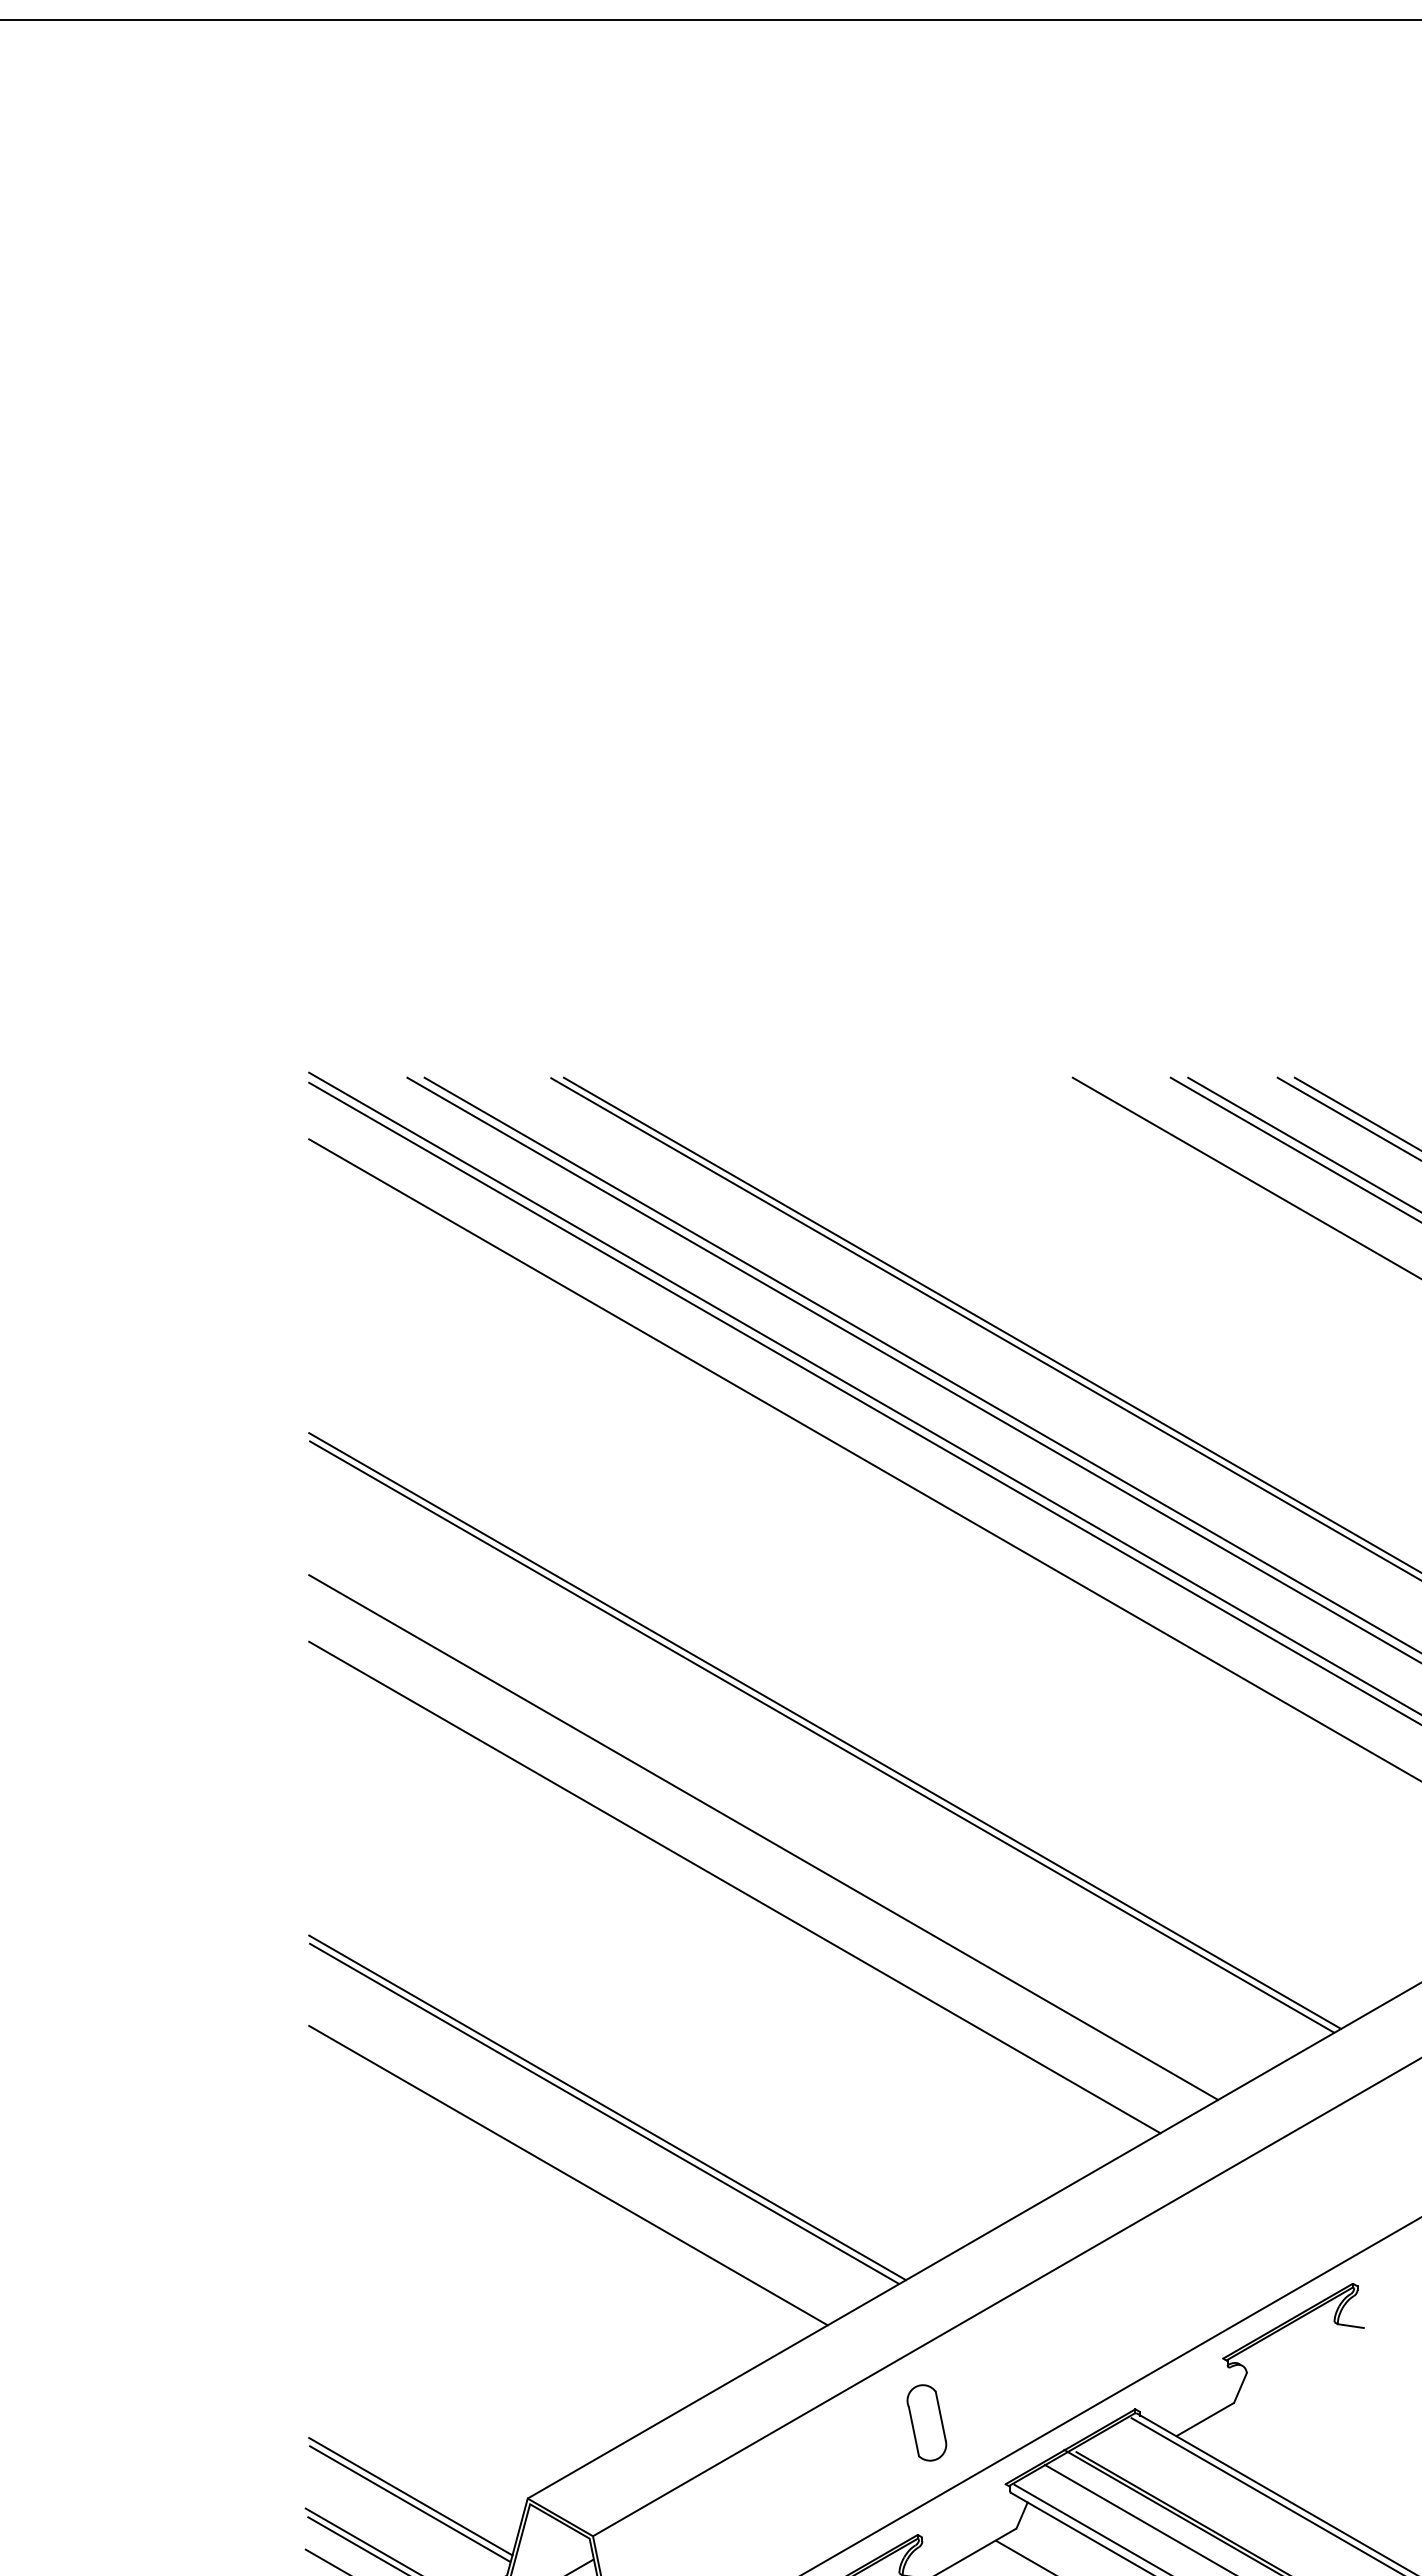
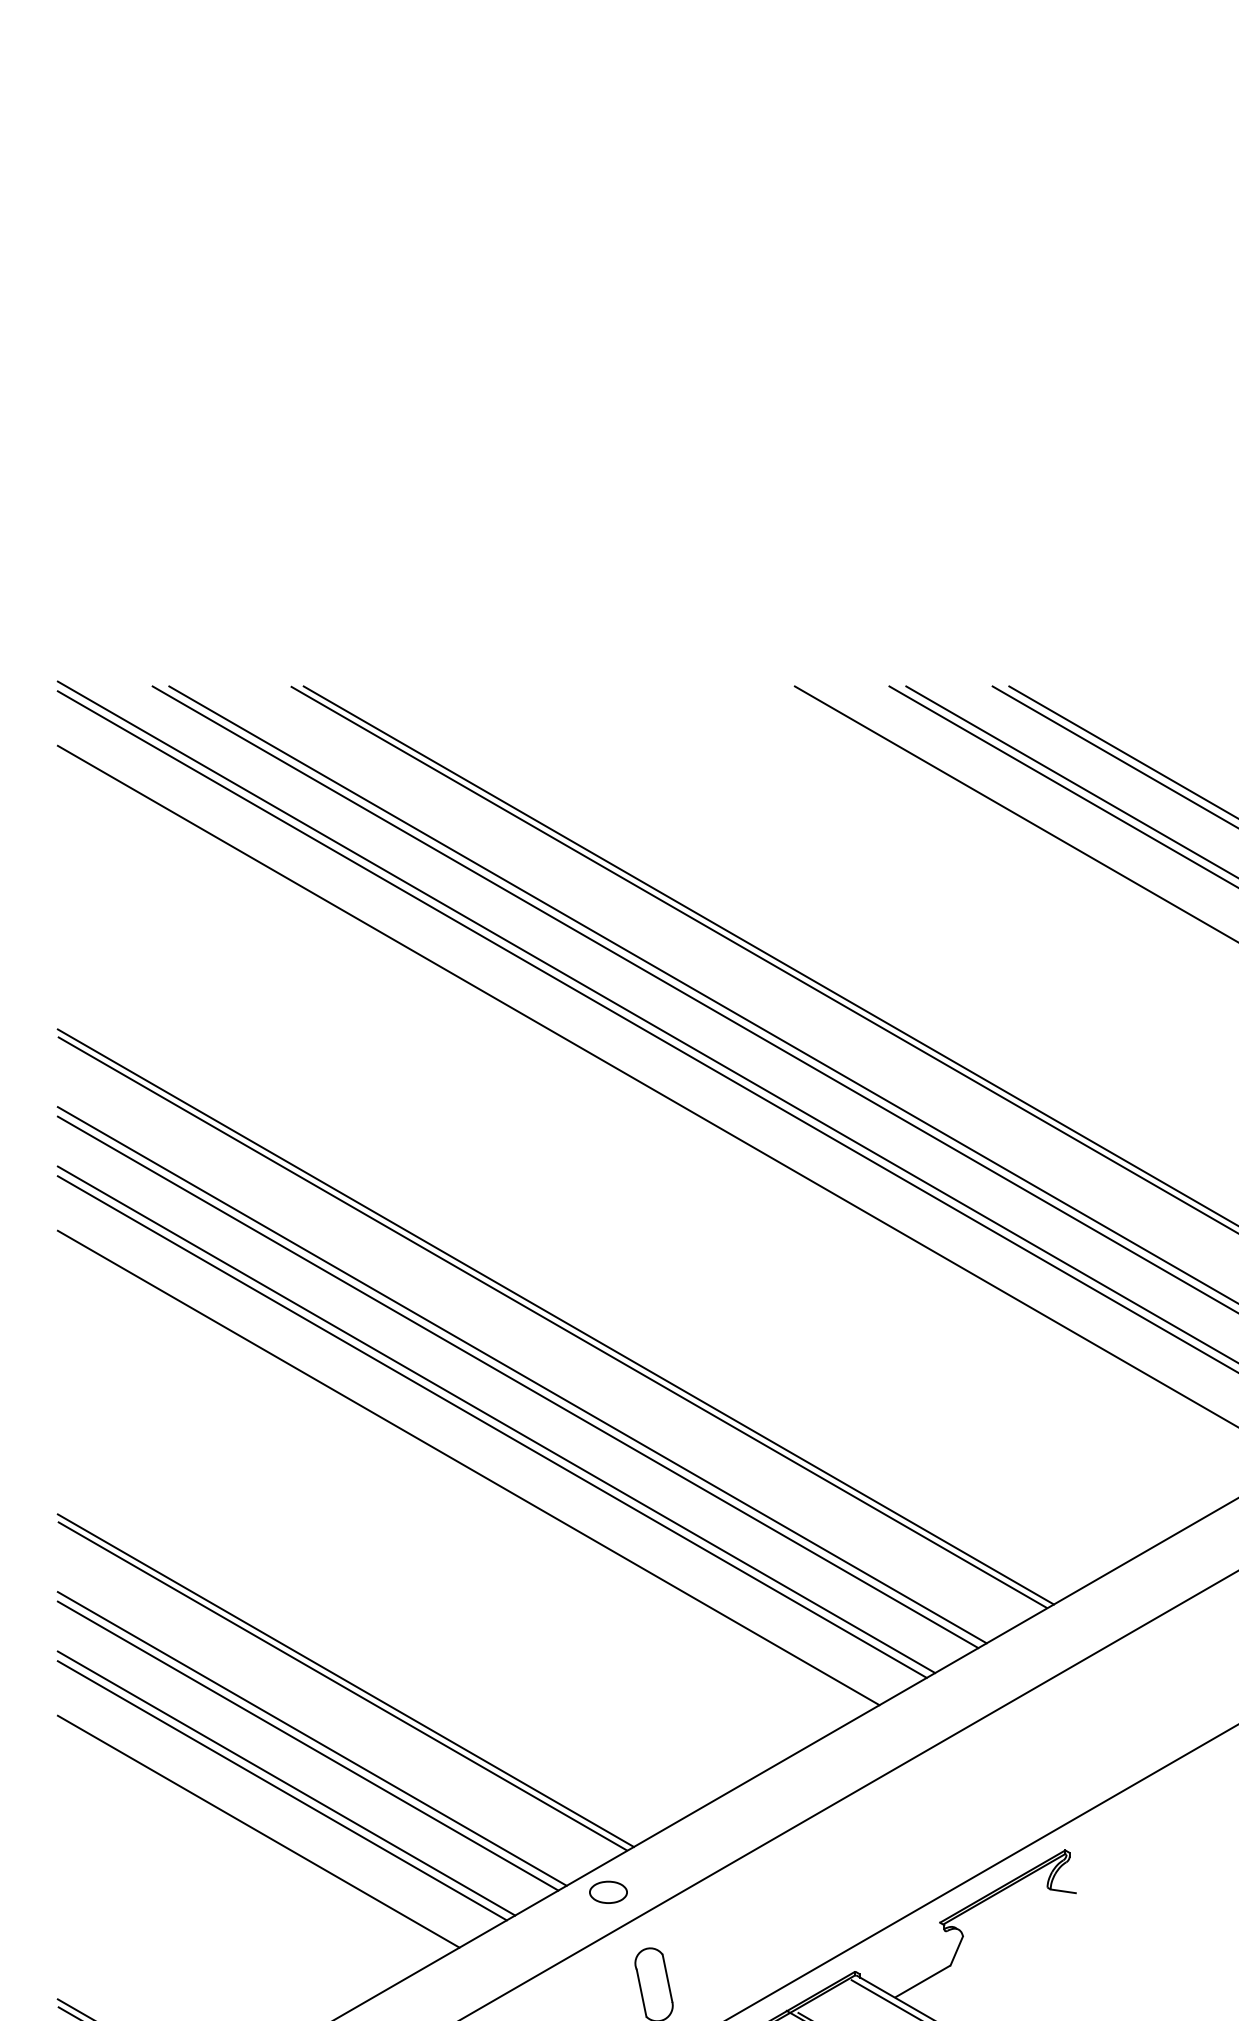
line: (790, 1791) -> (522, 1375), added
line: (785, 1798) -> (517, 1382), added
line: (759, 1844) -> (492, 1426), added
line: (572, 2168) -> (312, 1739), added
line: (546, 2214) -> (286, 1783), added
line: (541, 2221) -> (282, 1790), added
line: (517, 2264) -> (258, 1831), added
part: (879, 2327) -> (608, 1892), added

